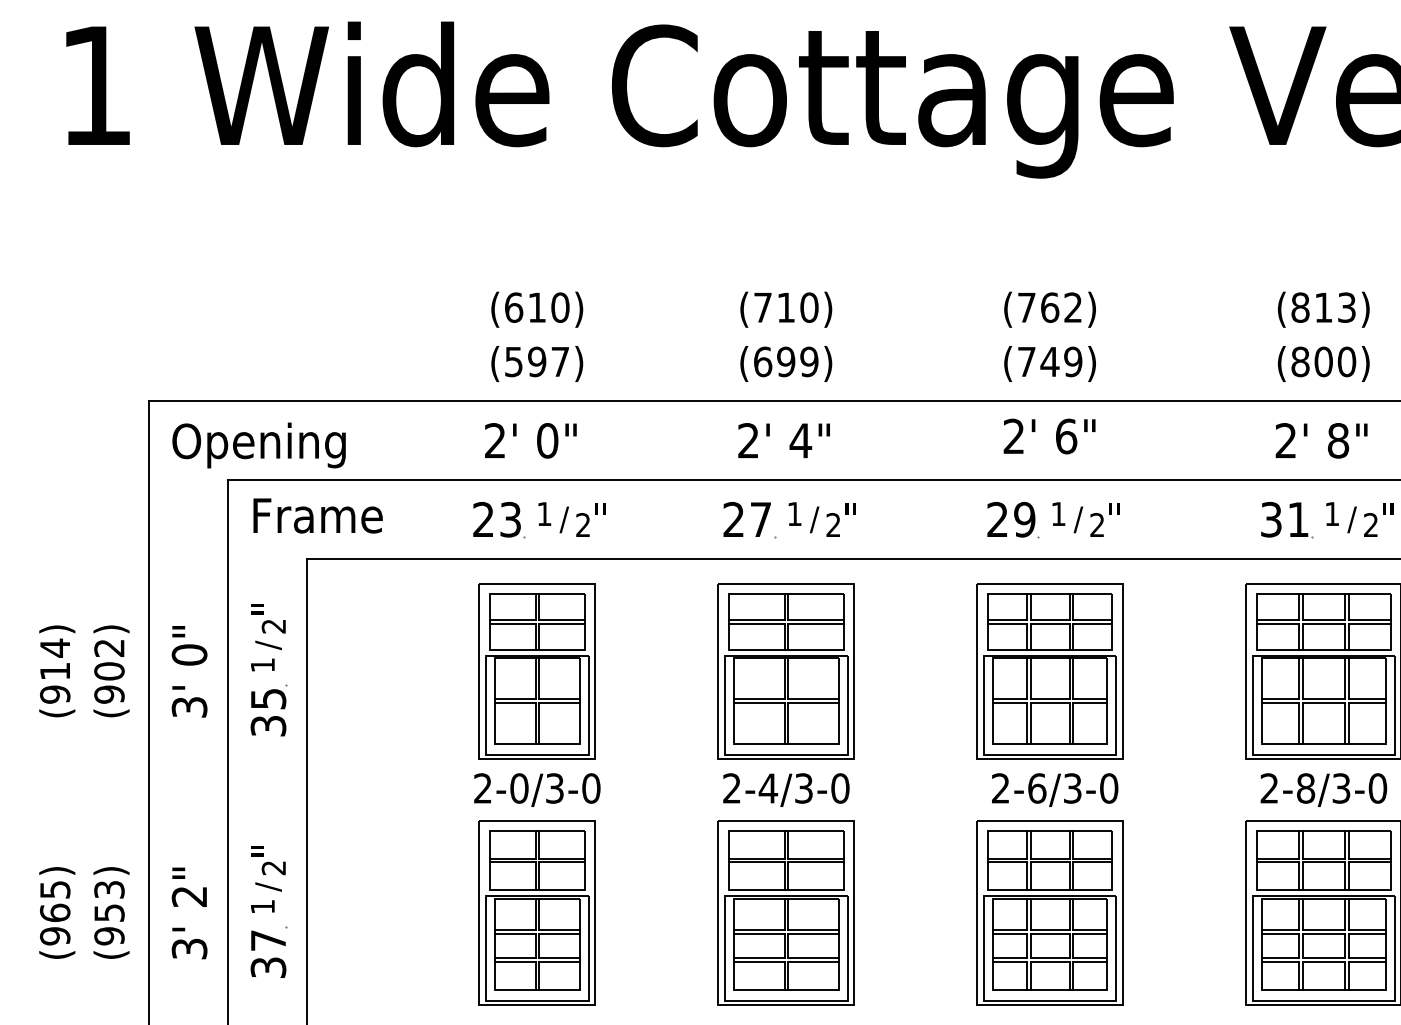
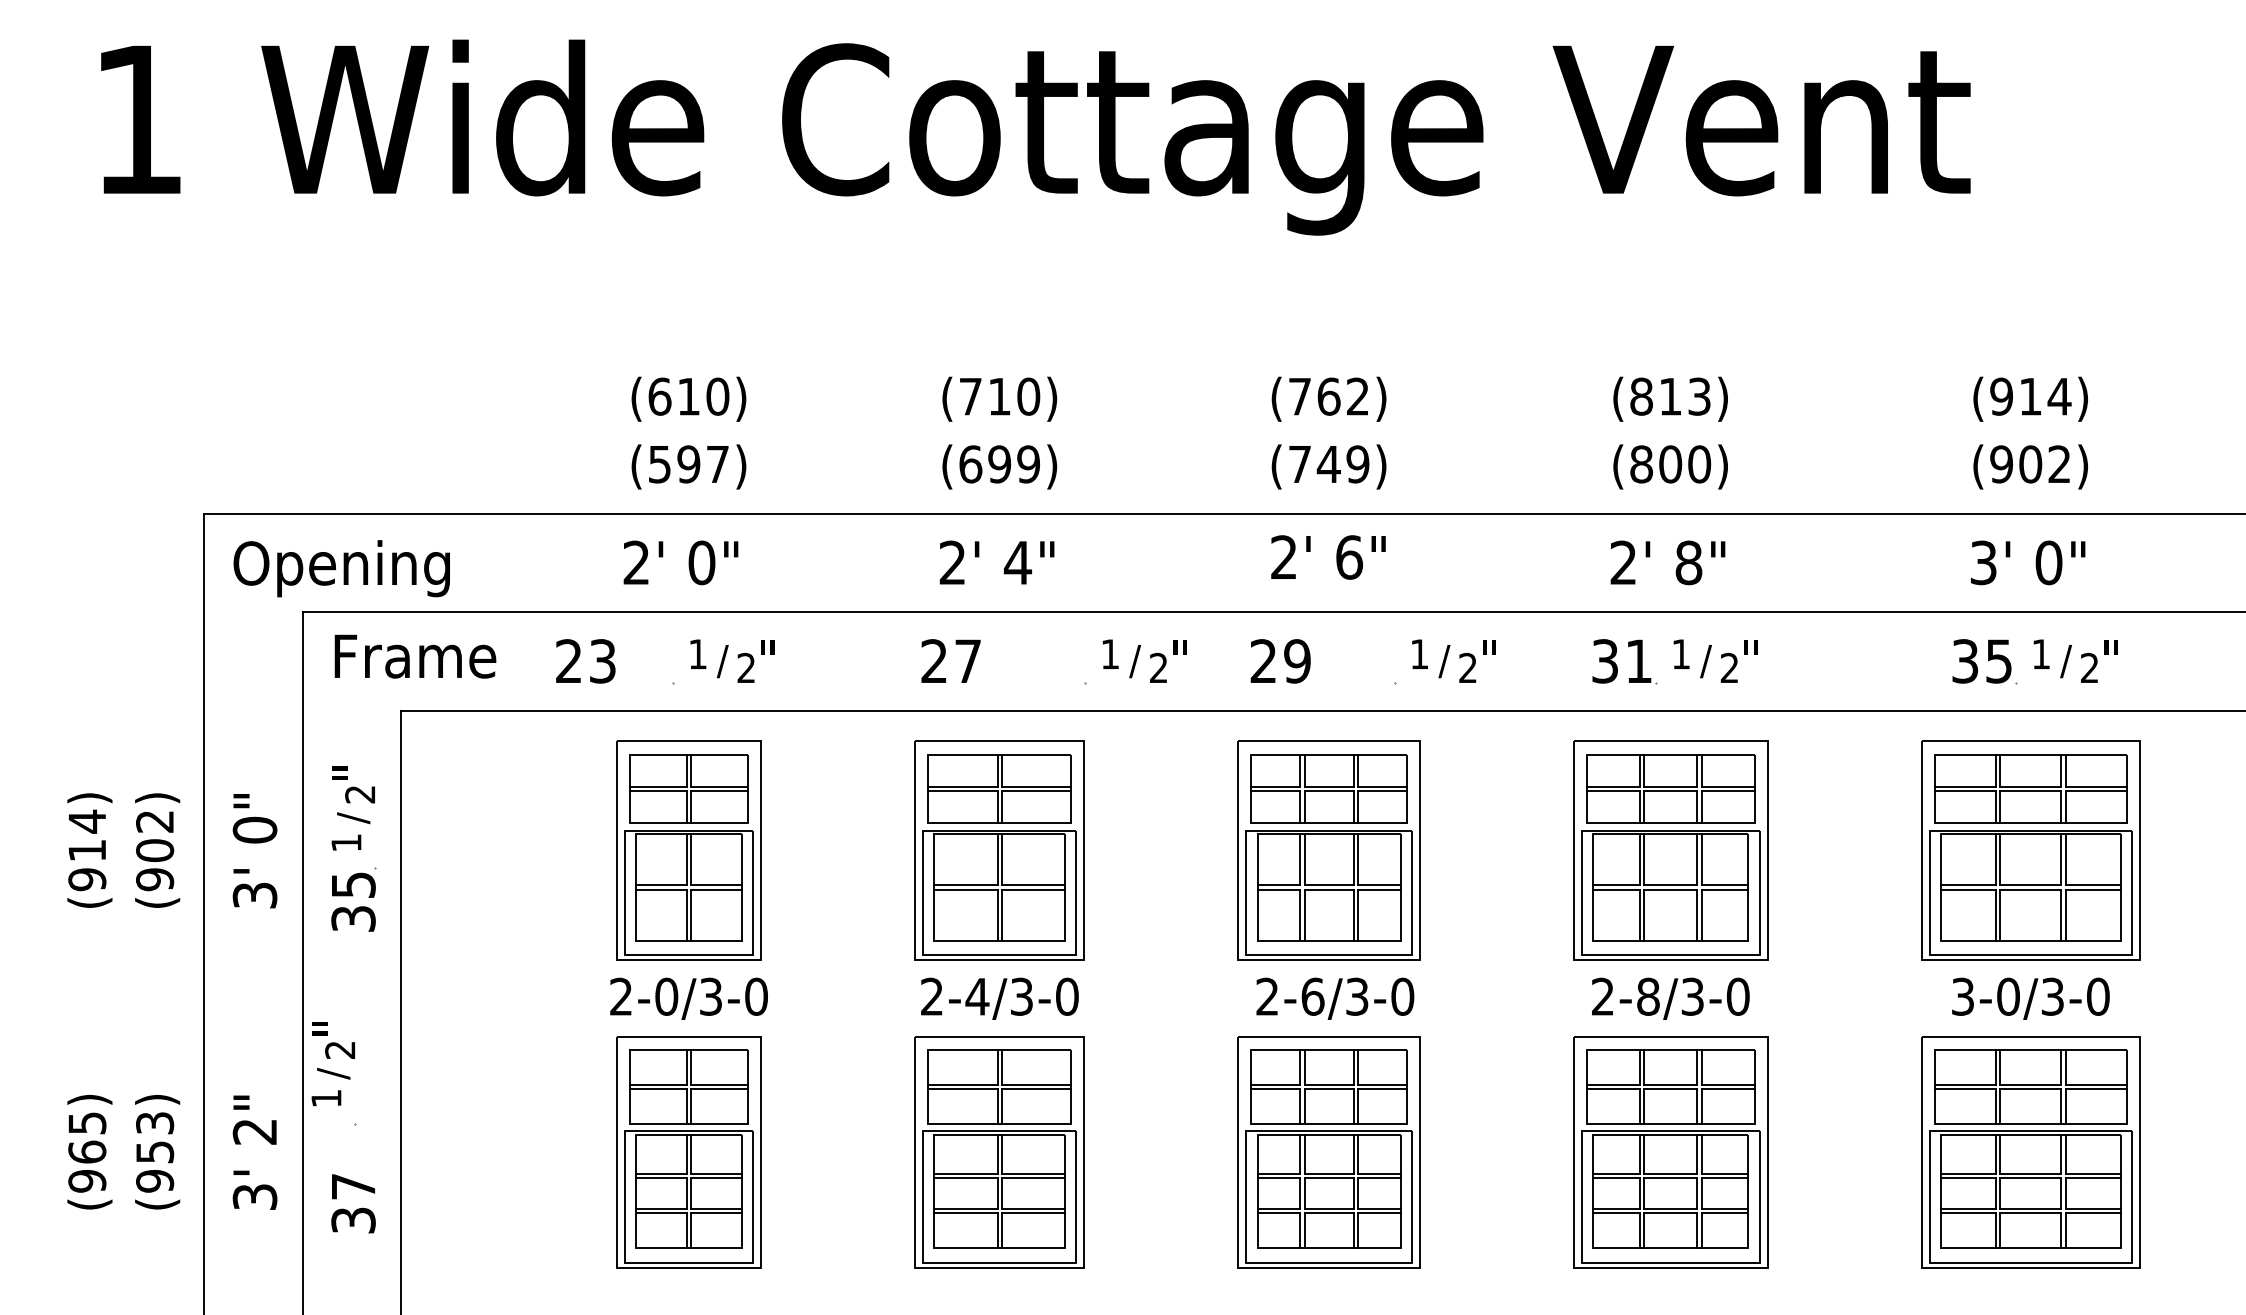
text: (496, 519) -> (585, 661), moved
part: (814, 519) -> (1135, 661), moved
part: (1078, 519) -> (1444, 661), moved
part: (268, 886) -> (333, 1073), moved

